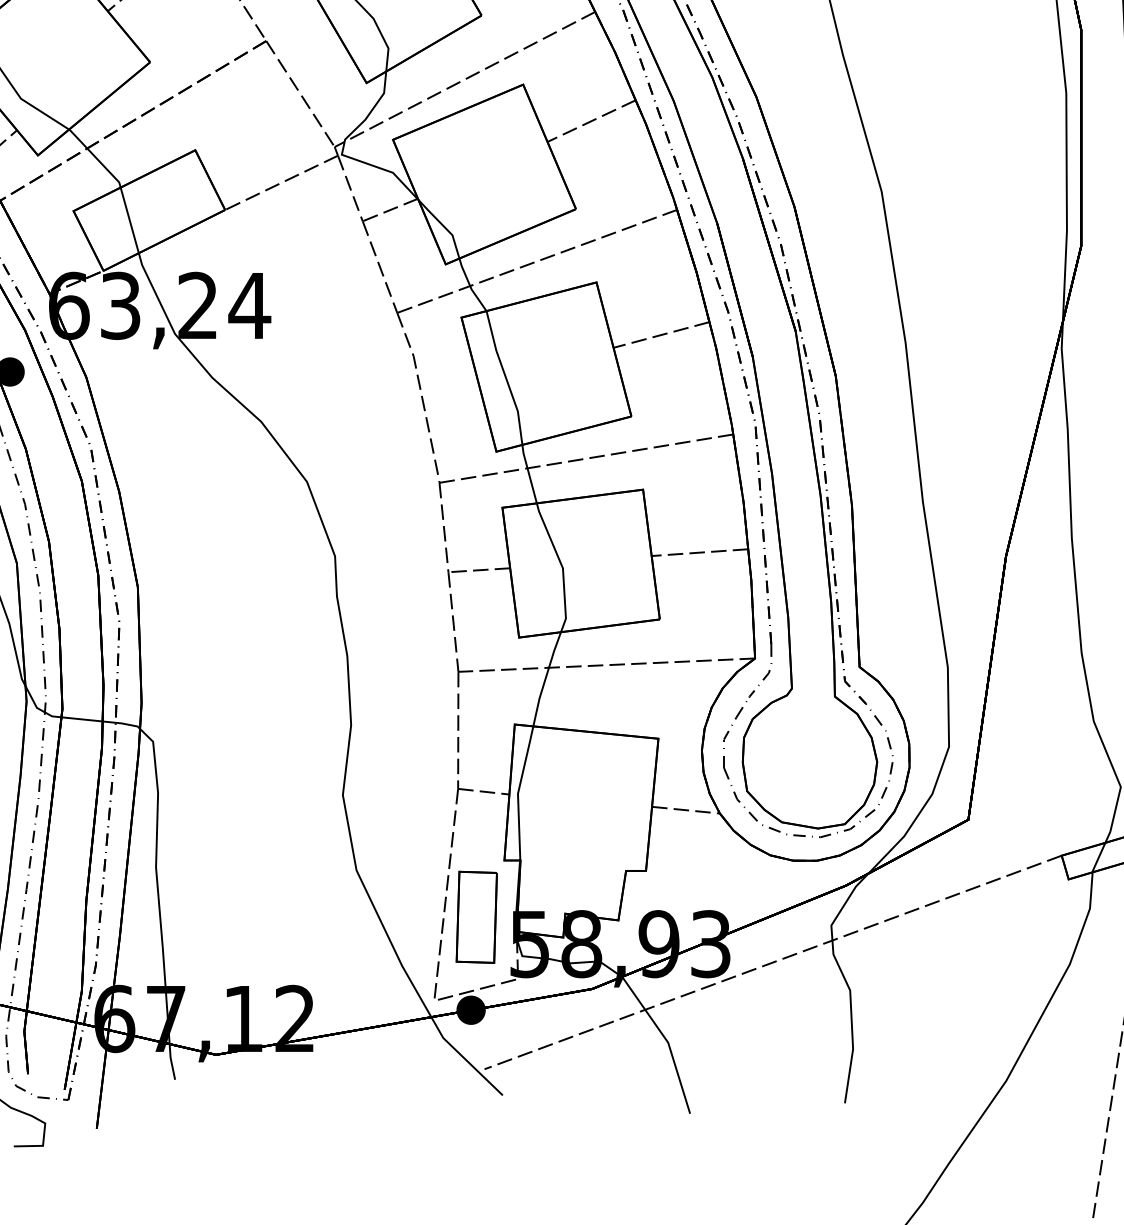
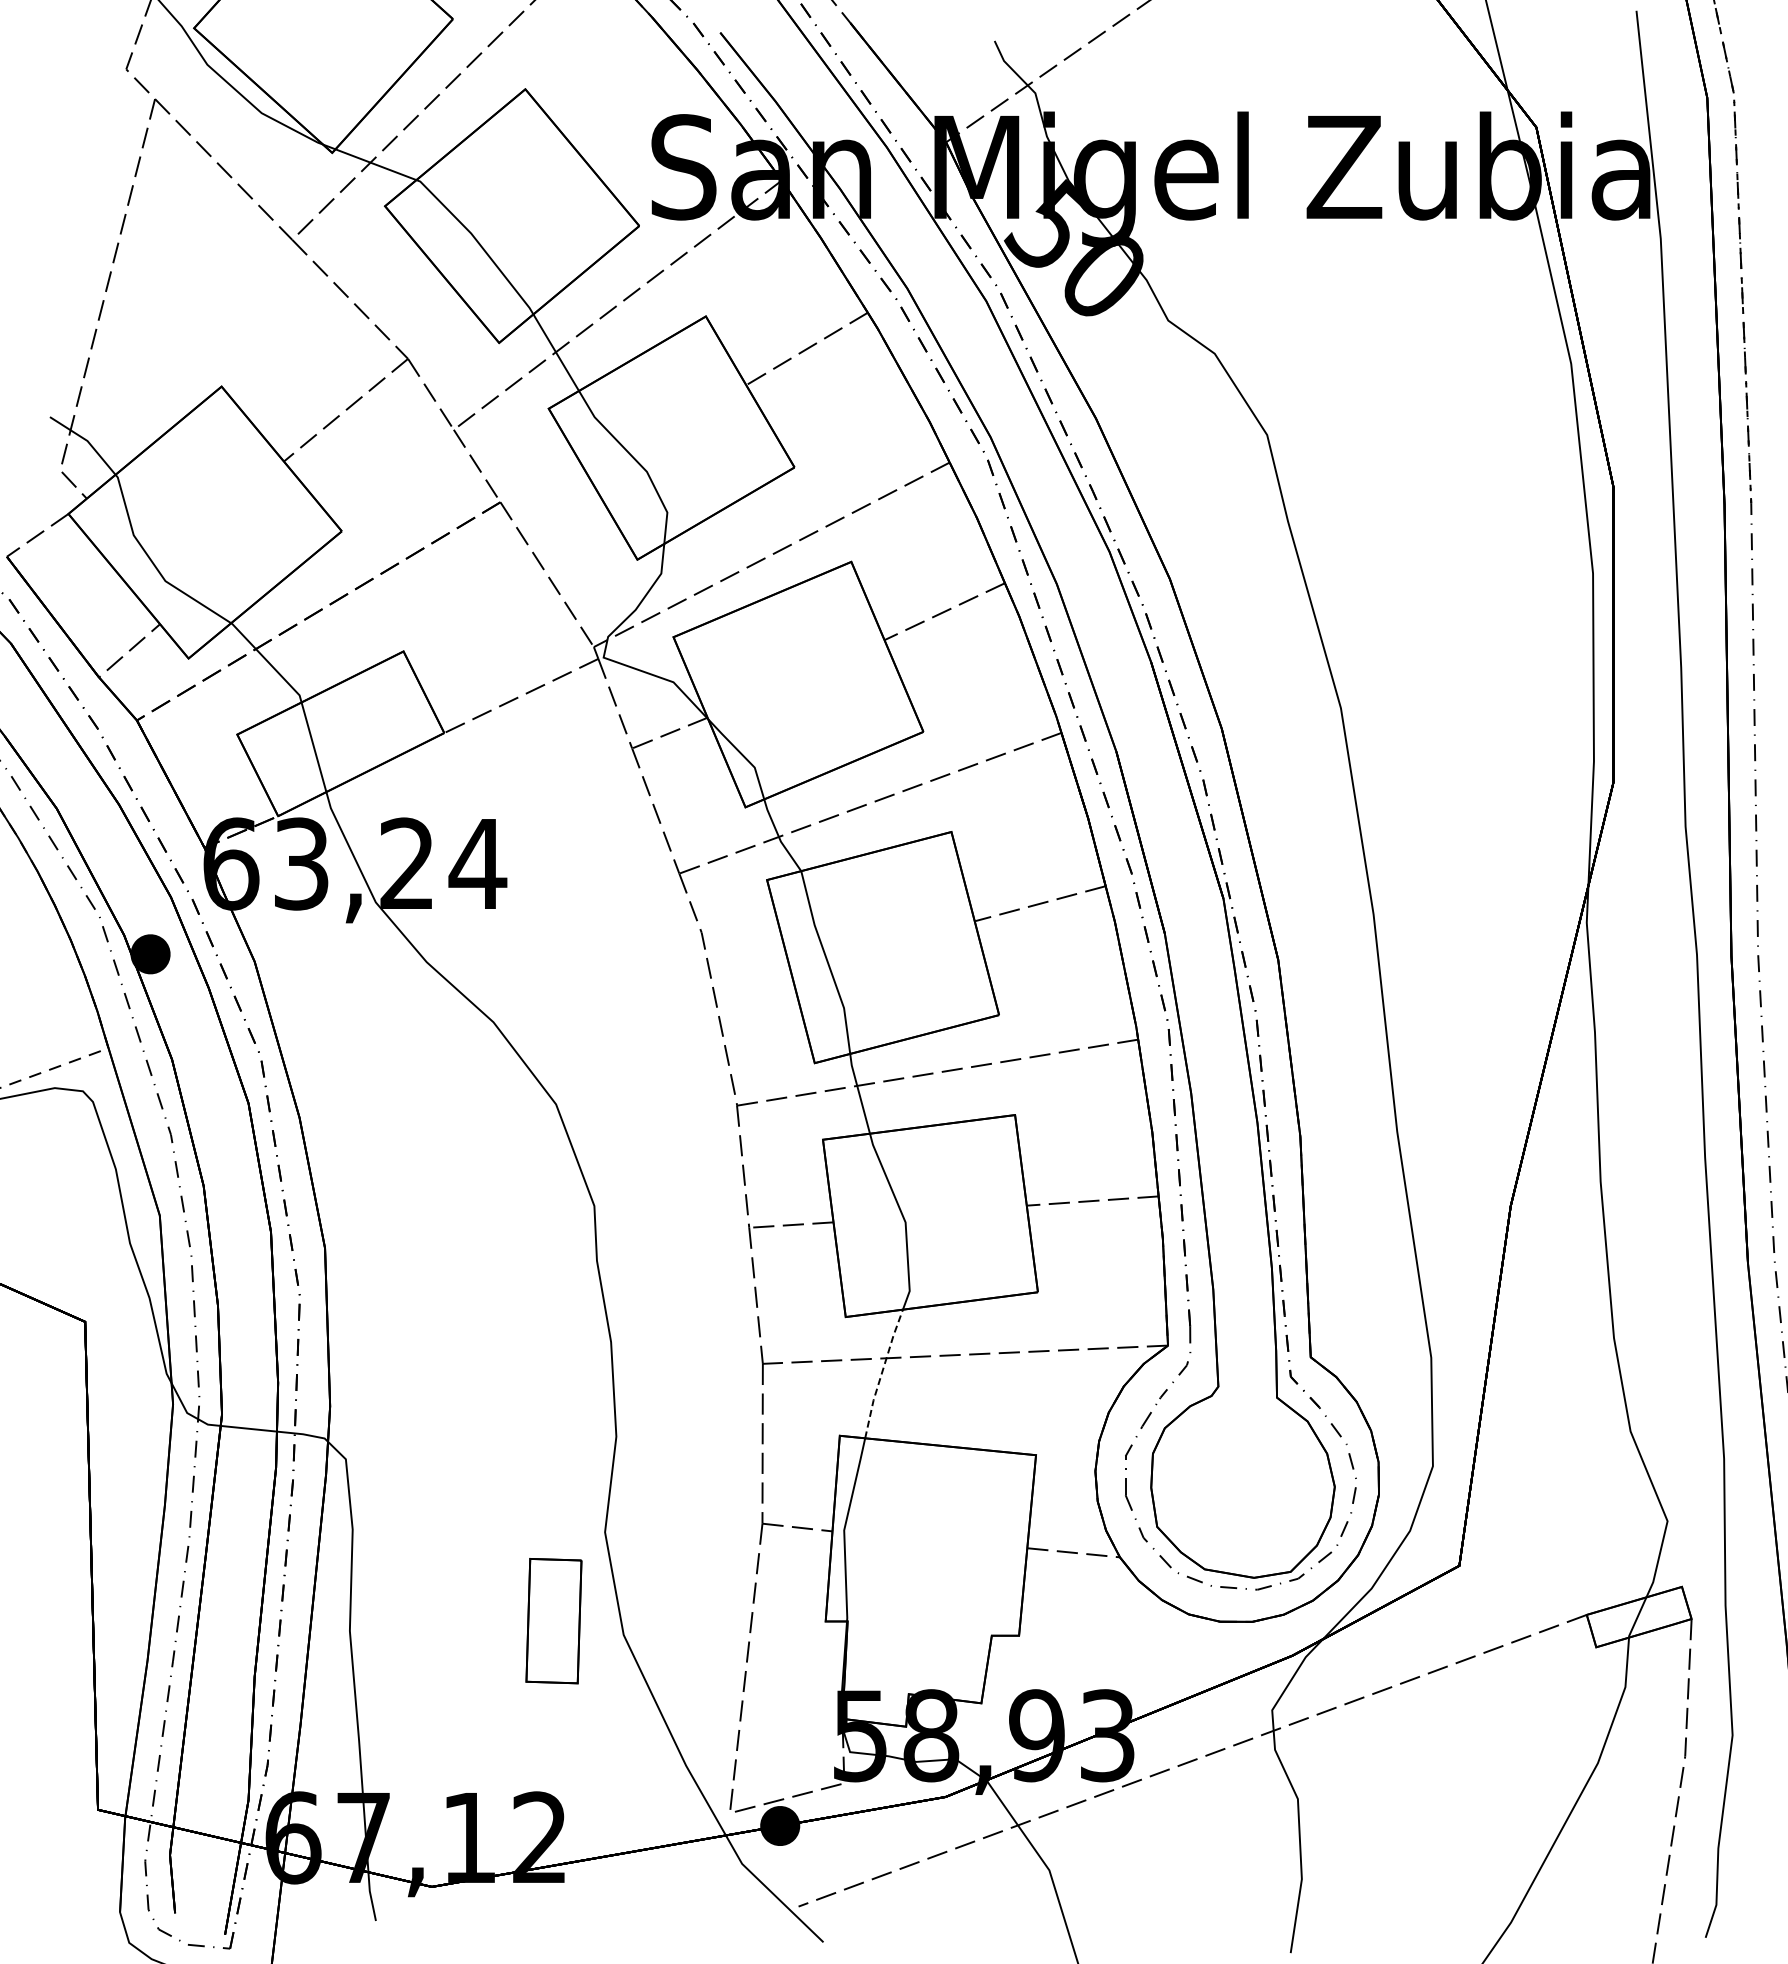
line: (545, 678) -> (881, 1373), solid -> dashed
part: (476, 917) -> (553, 1621), moved

